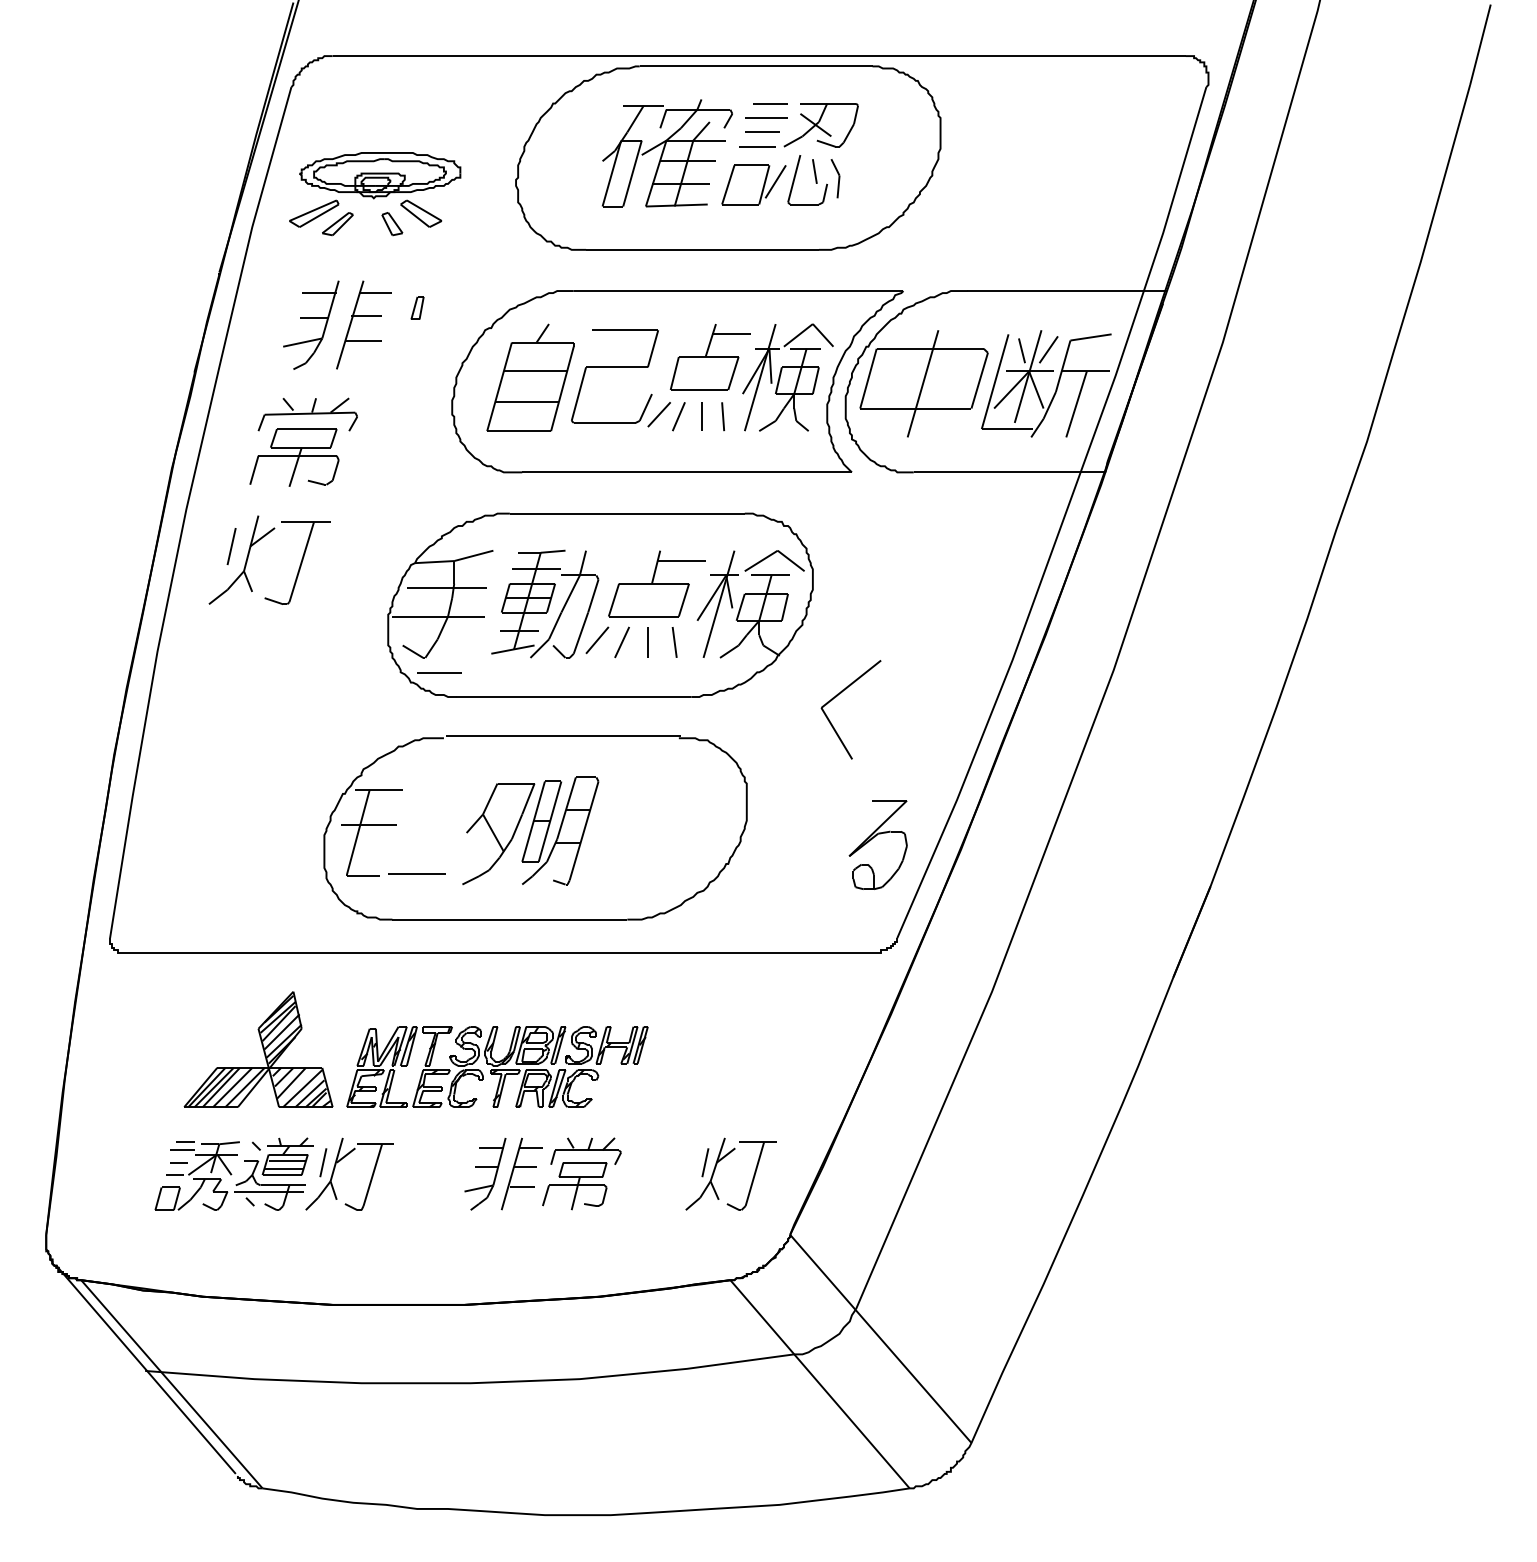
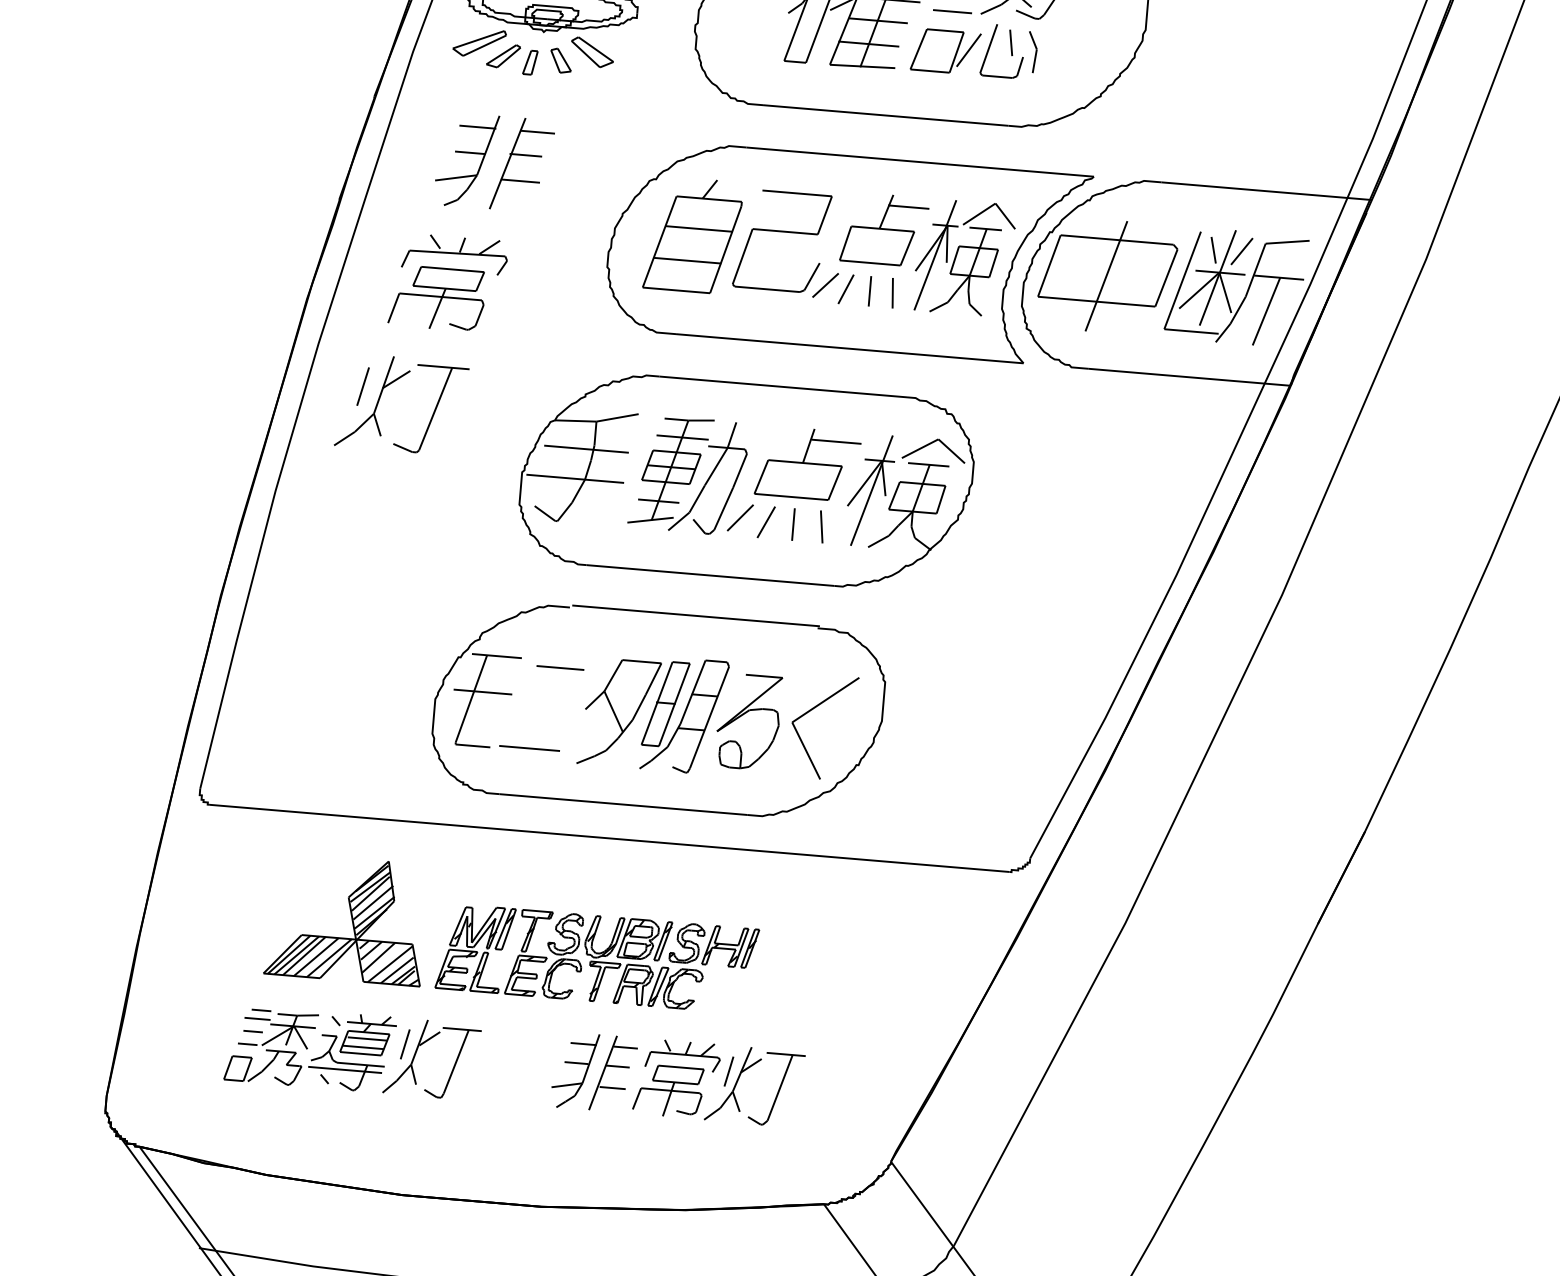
part: (417, 307) -> (530, 61), moved
line: (439, 672) -> (560, 667), moved
part: (841, 693) -> (814, 709), moved
part: (872, 839) -> (742, 715), moved
part: (716, 1167) -> (740, 1077), moved

